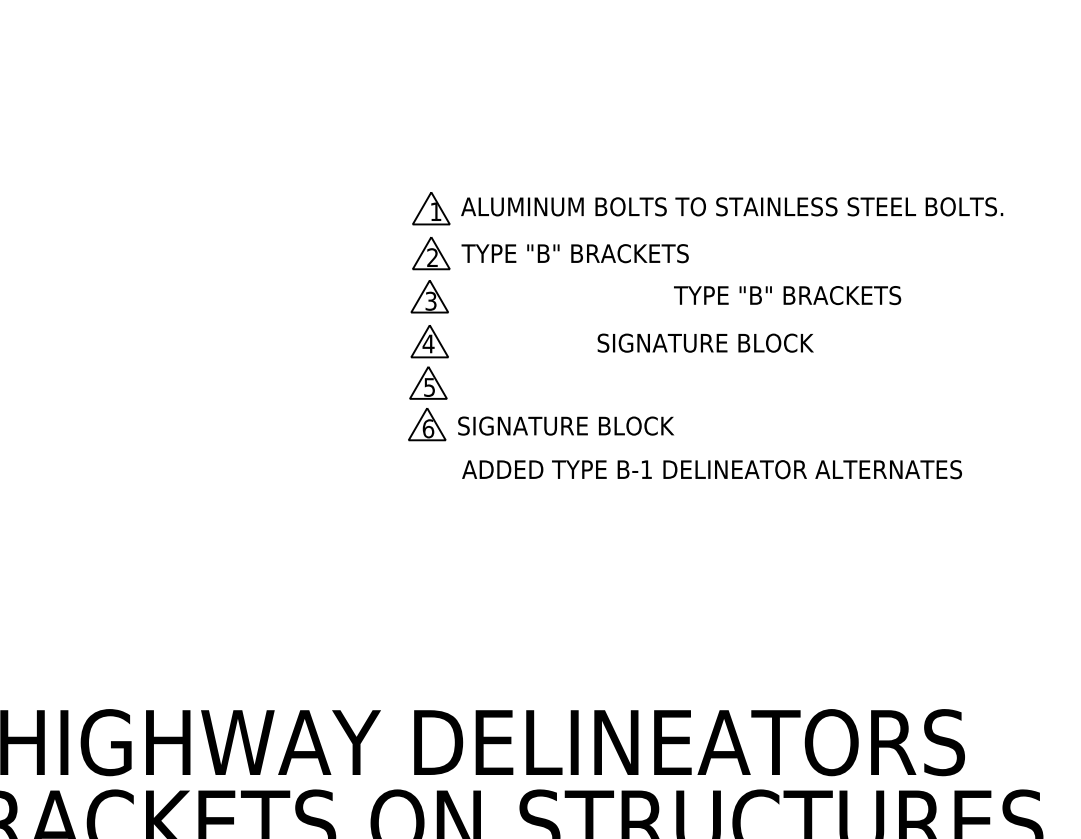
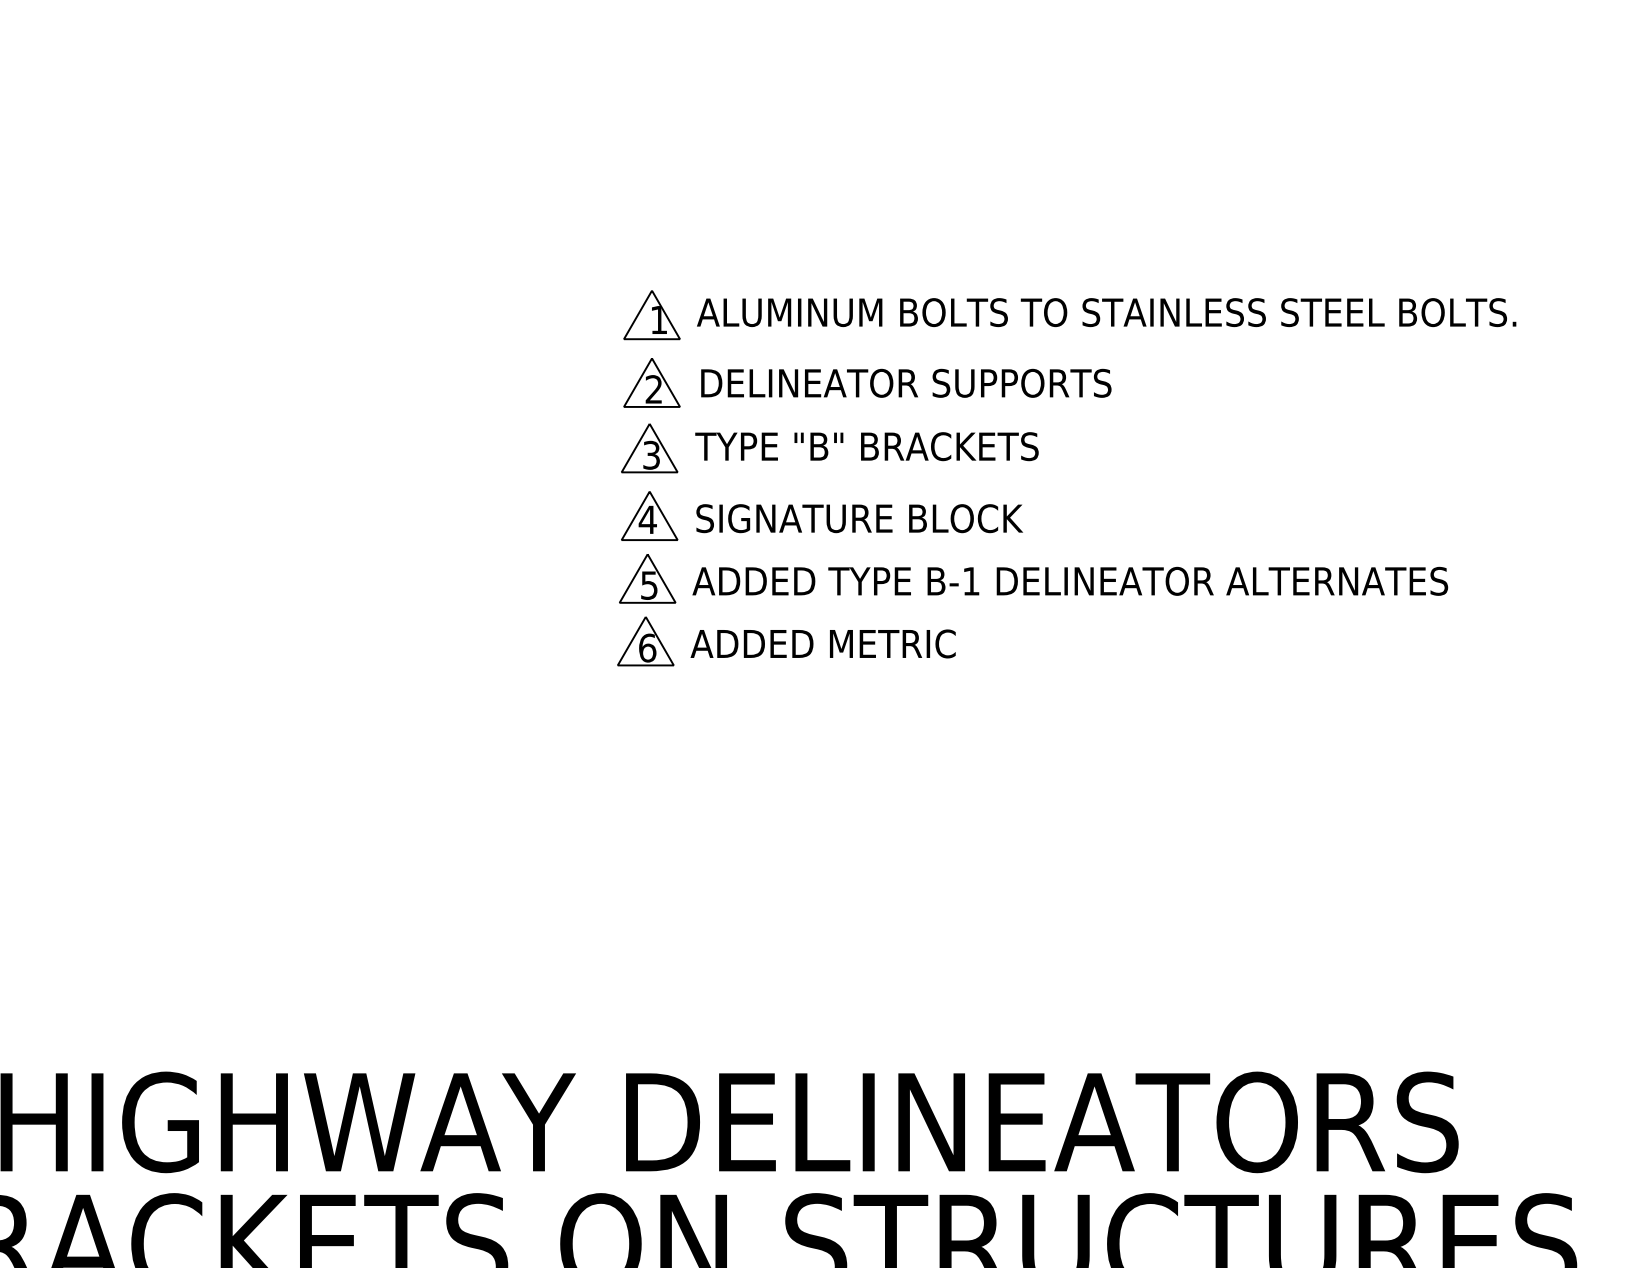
text: (598, 253) -> (904, 383), TYPE "B" BRACKETS -> DELINEATOR SUPPORTS
text: (787, 295) -> (866, 446), moved
text: (705, 342) -> (859, 517), moved
text: (565, 425) -> (854, 643), SIGNATURE BLOCK -> ADDED METRIC
text: (711, 469) -> (1069, 581), moved

